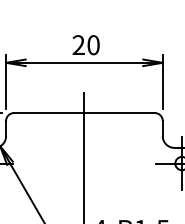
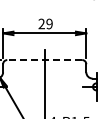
text: (93, 44) -> (49, 23), 20 -> 29
line: (84, 113) -> (44, 60), solid -> dashed

